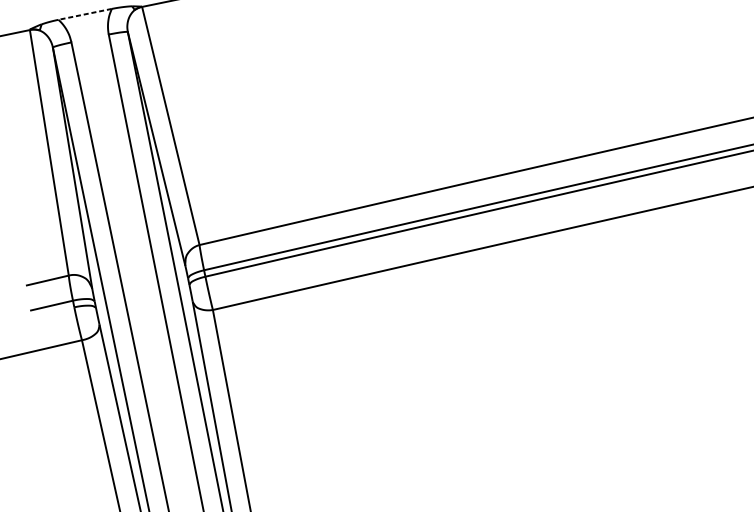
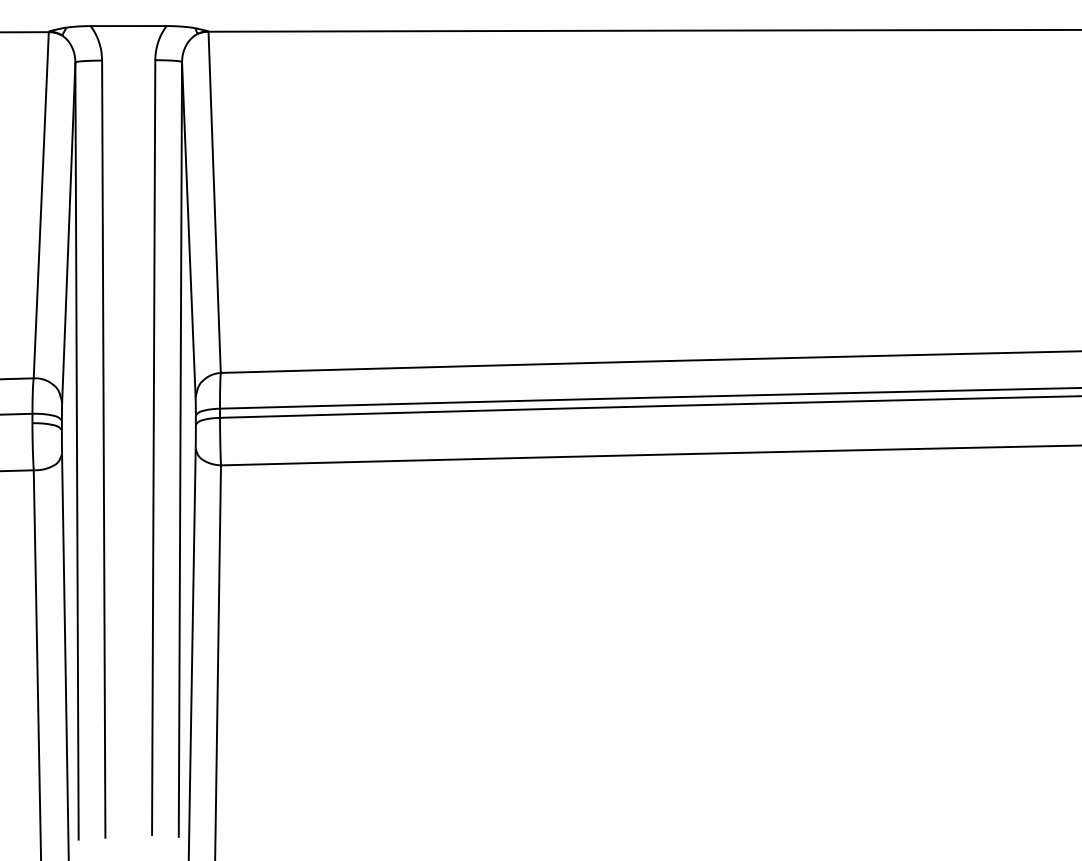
line: (85, 14) -> (128, 26), dashed -> solid

